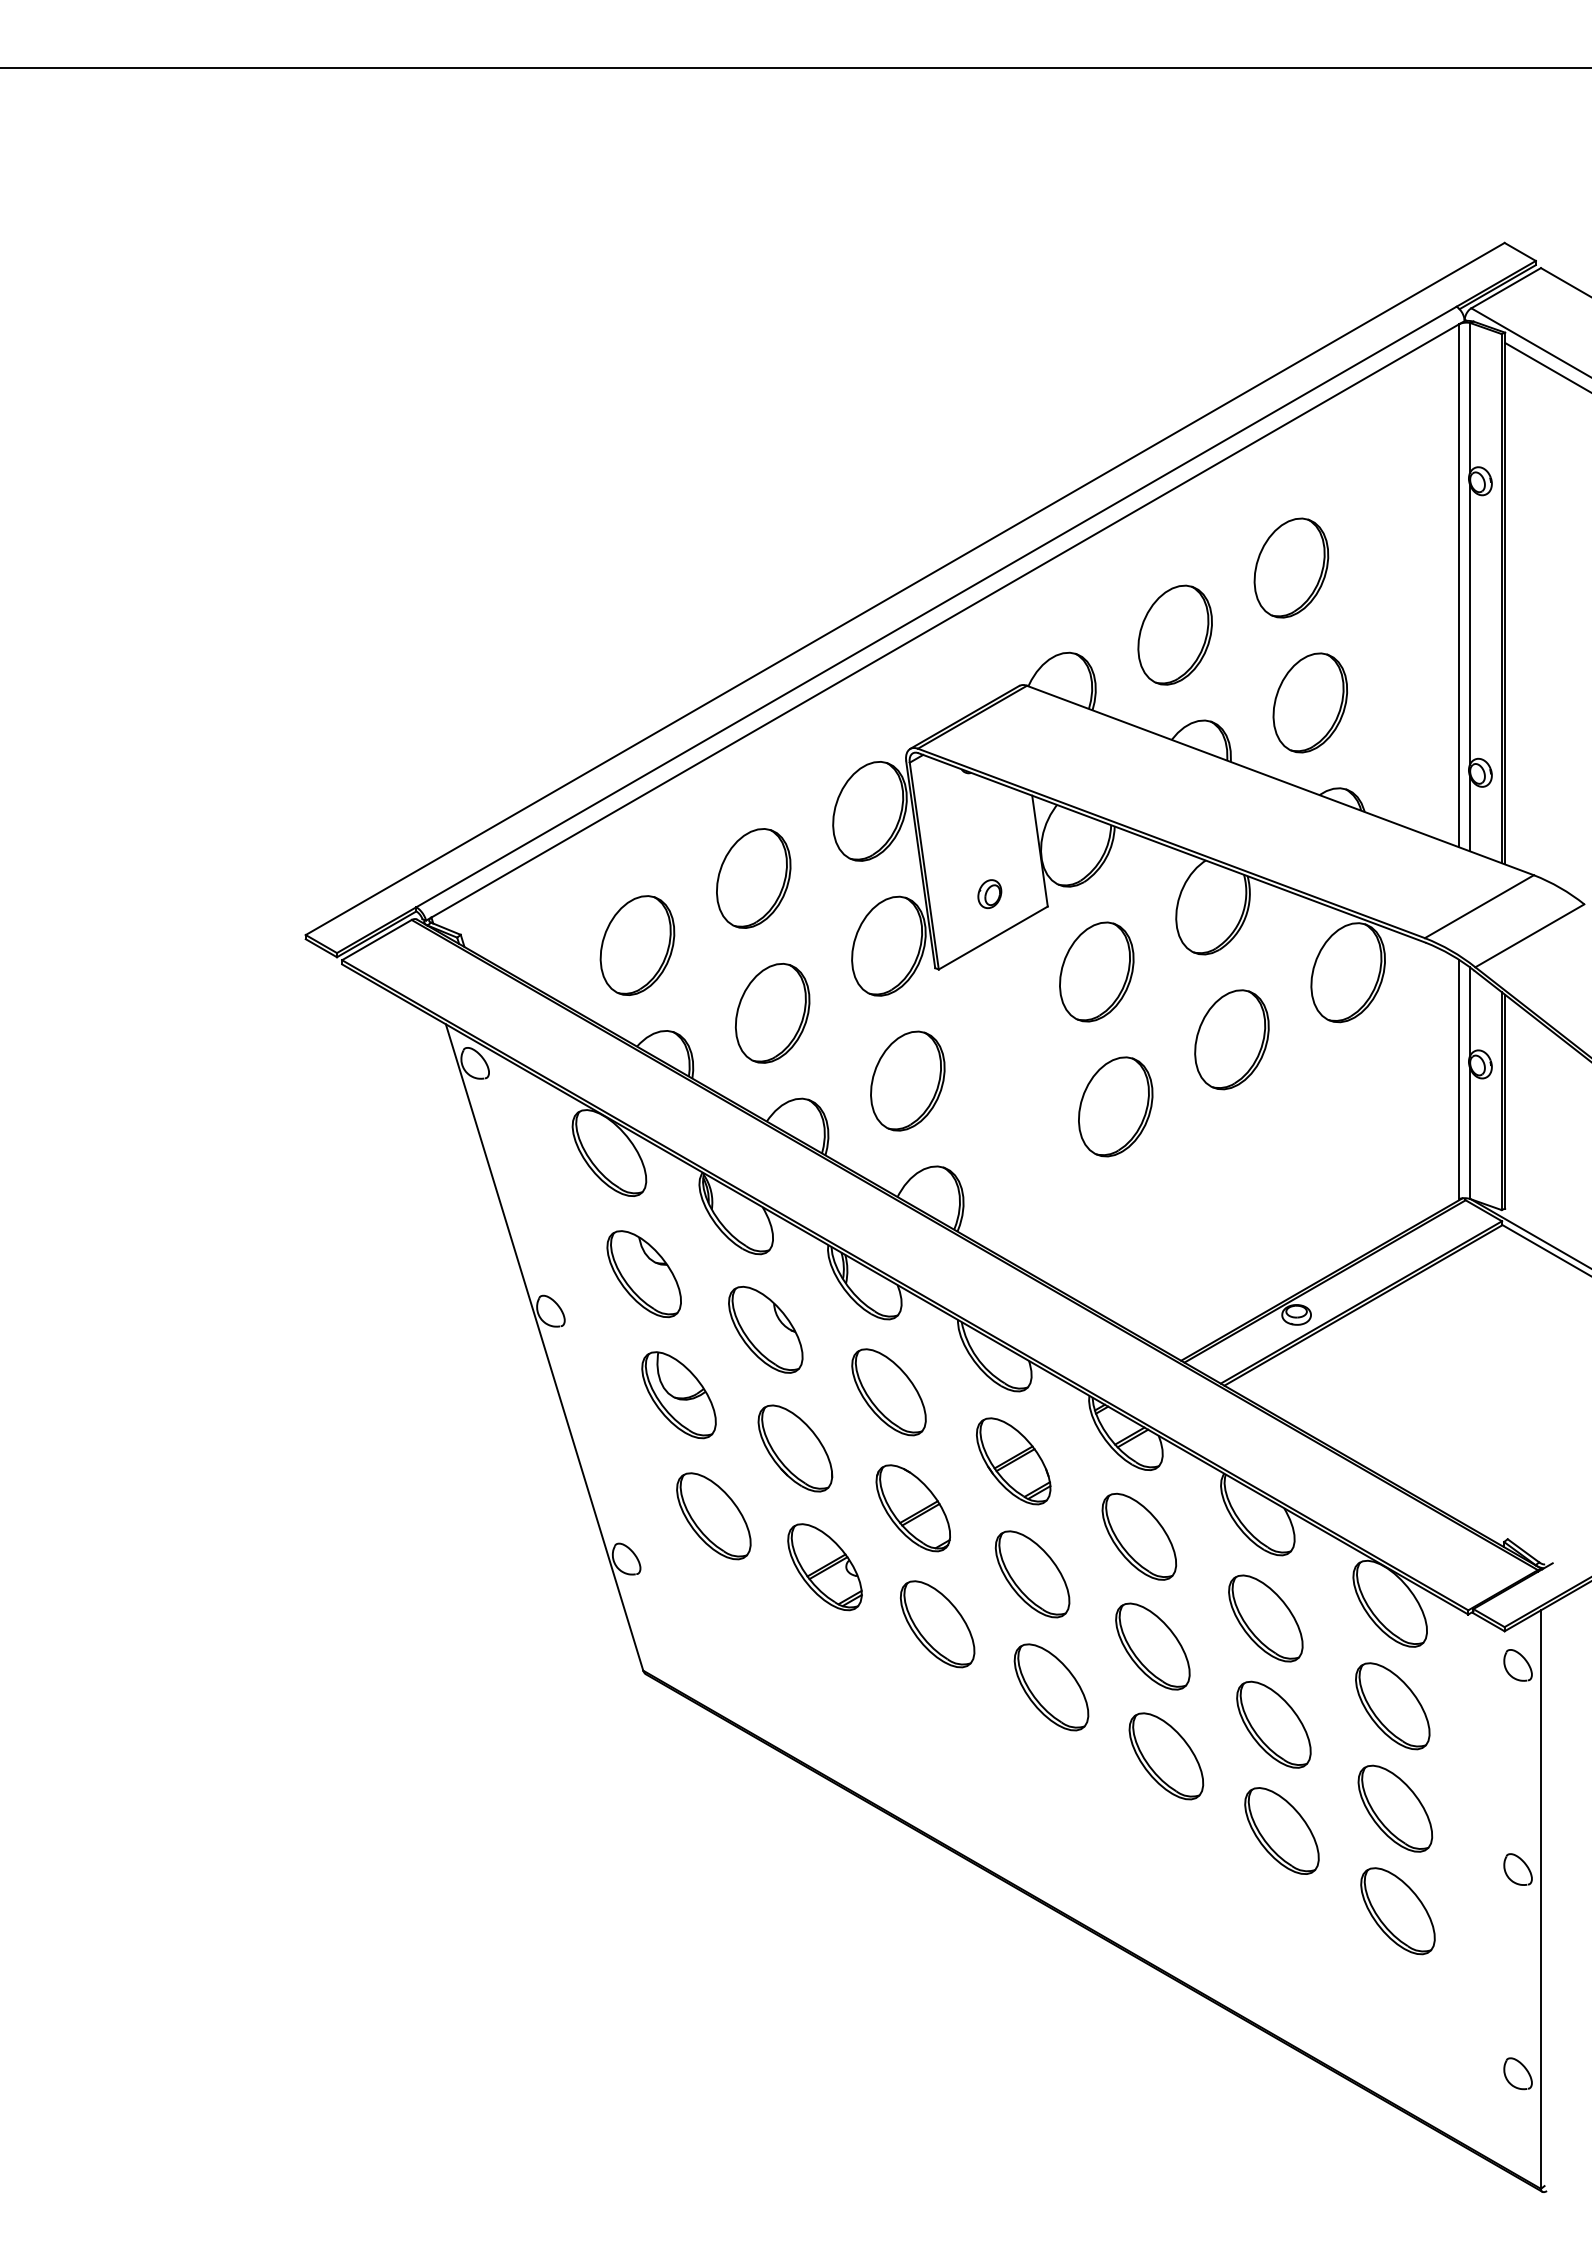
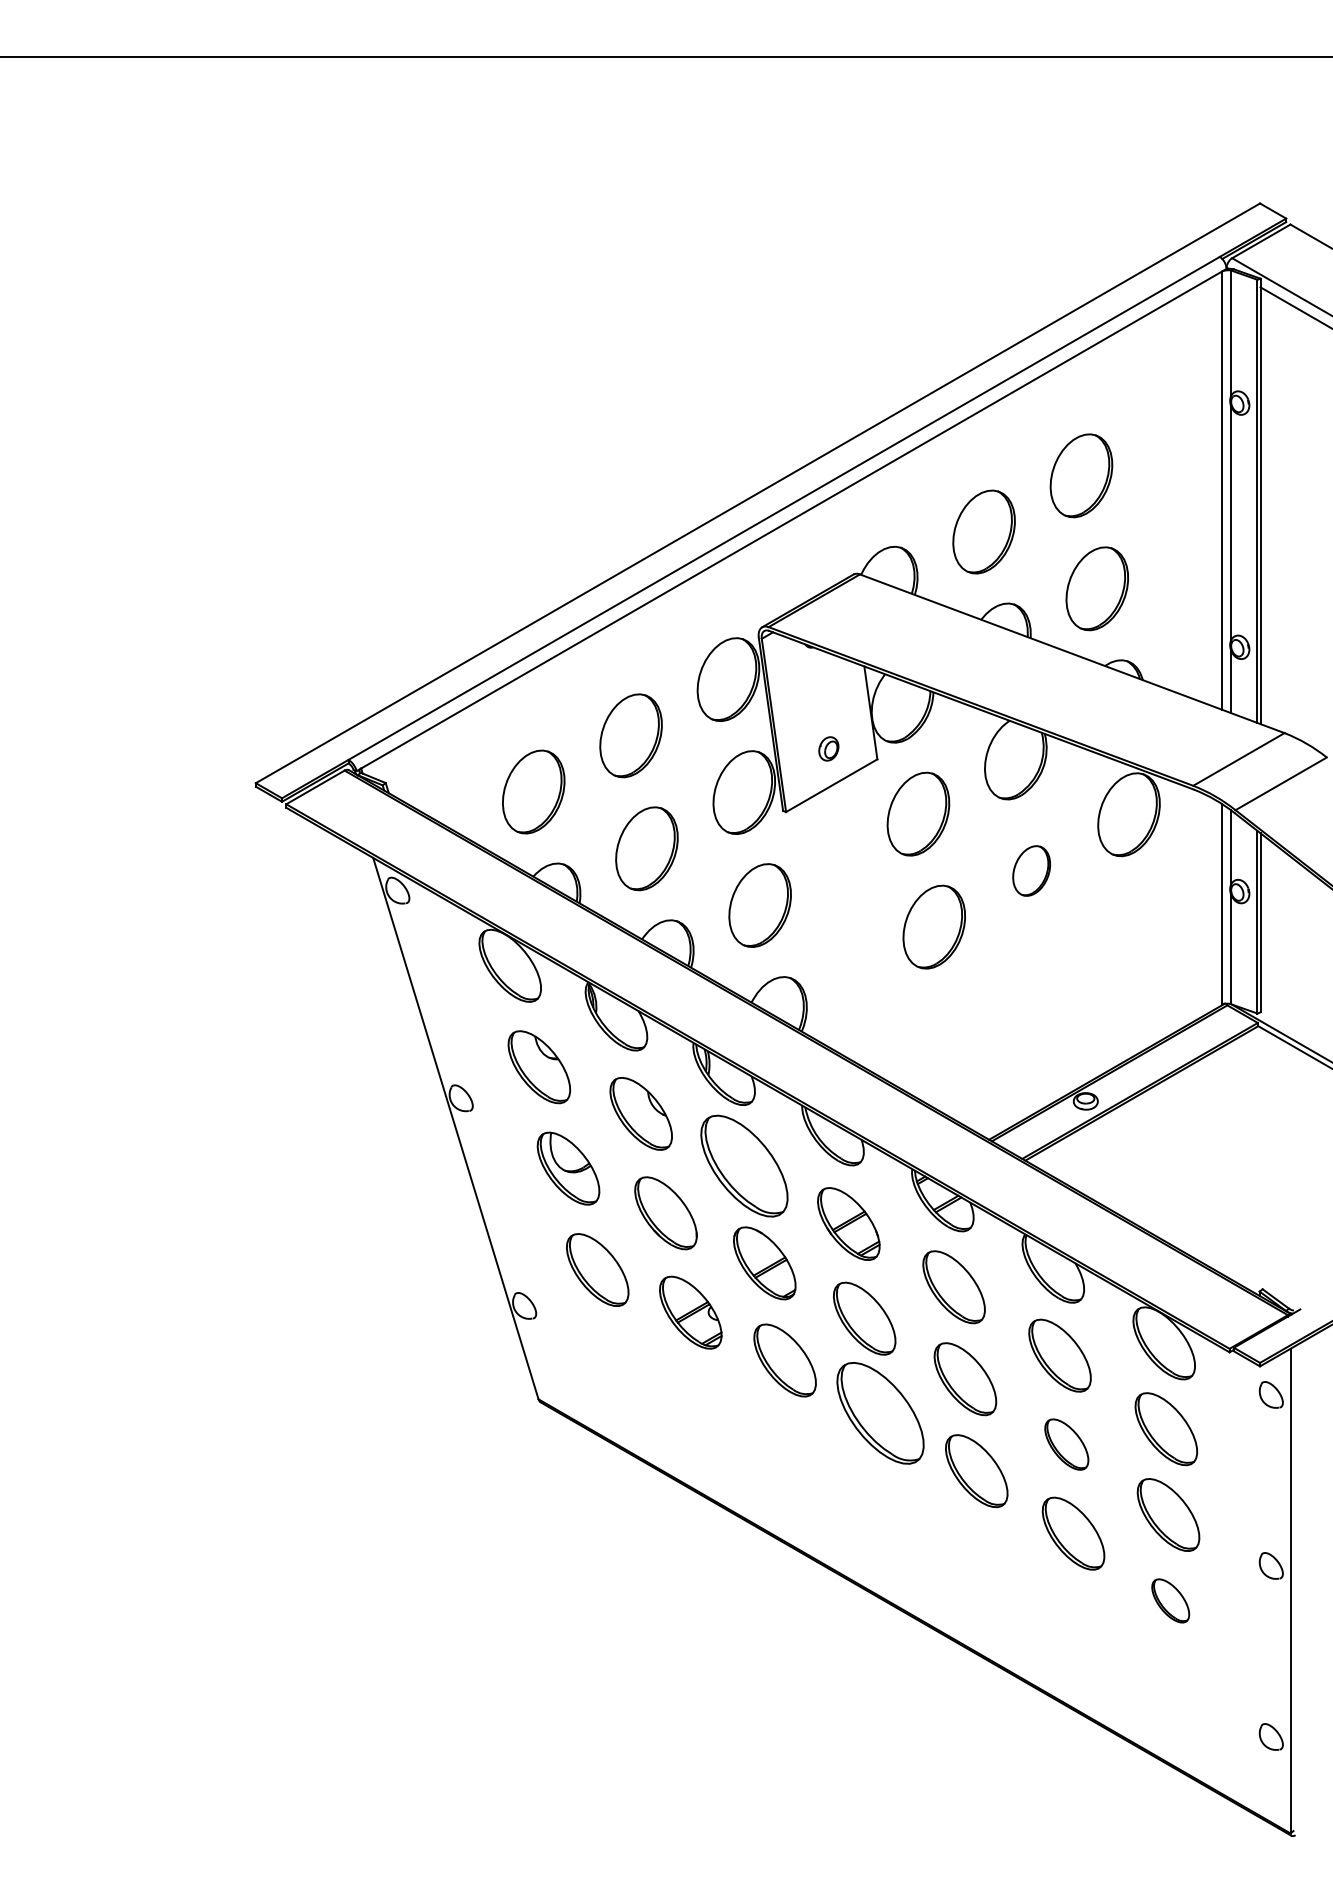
part: (1231, 1039) -> (1031, 870), size x0.6
part: (888, 1392) -> (743, 1166), size x1.4
part: (1051, 1687) -> (880, 1413), size x1.4
part: (1273, 1724) -> (1066, 1444), size x0.7
part: (1397, 1911) -> (1170, 1601), size x0.6

